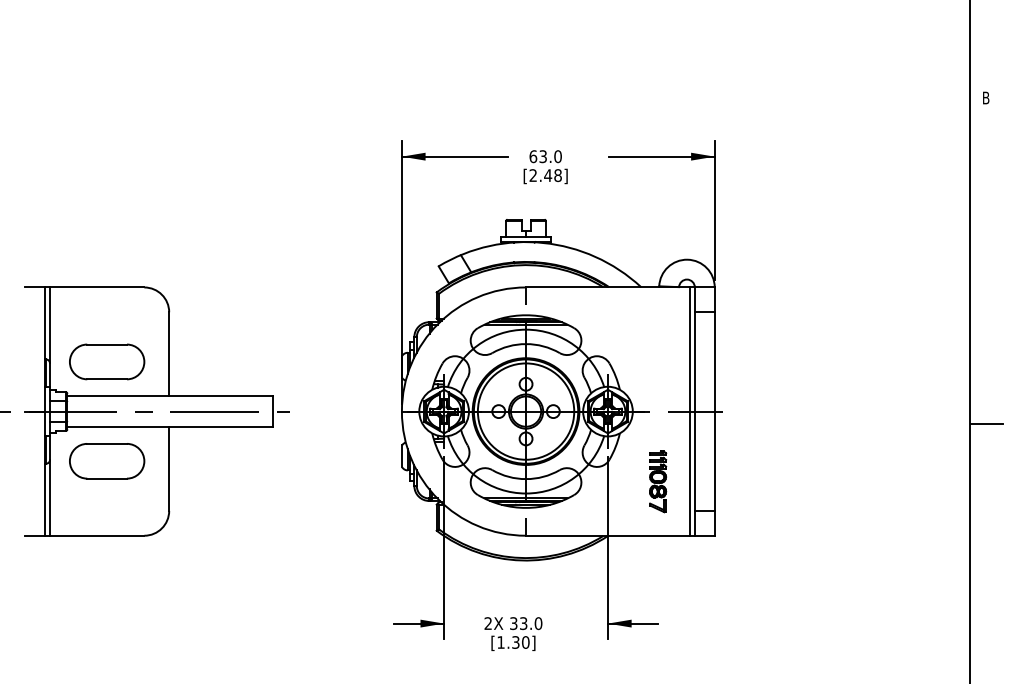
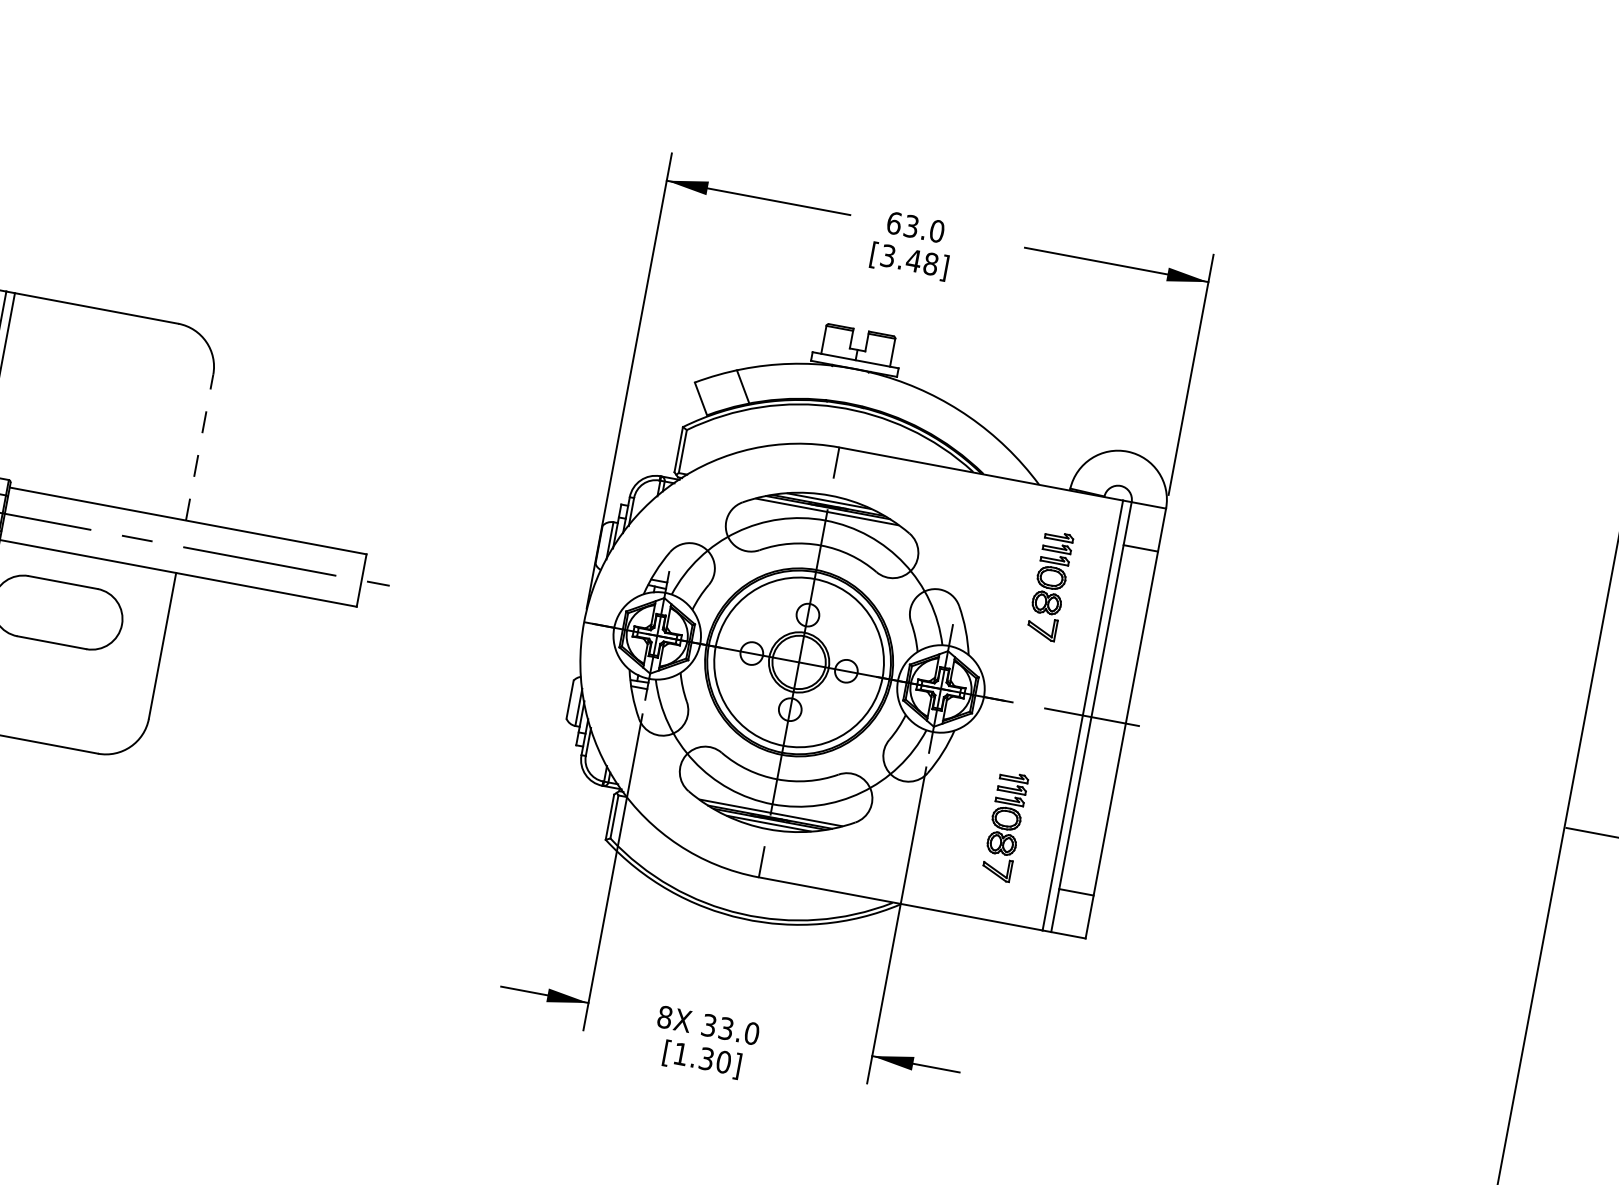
text: (532, 175) -> (886, 255), [2.48] -> [3.48]
part: (658, 342) -> (1050, 585), added
line: (169, 353) -> (200, 446), solid -> dashed
part: (107, 361) -> (90, 440), removed
text: (488, 623) -> (665, 1017), 2X -> 8X

